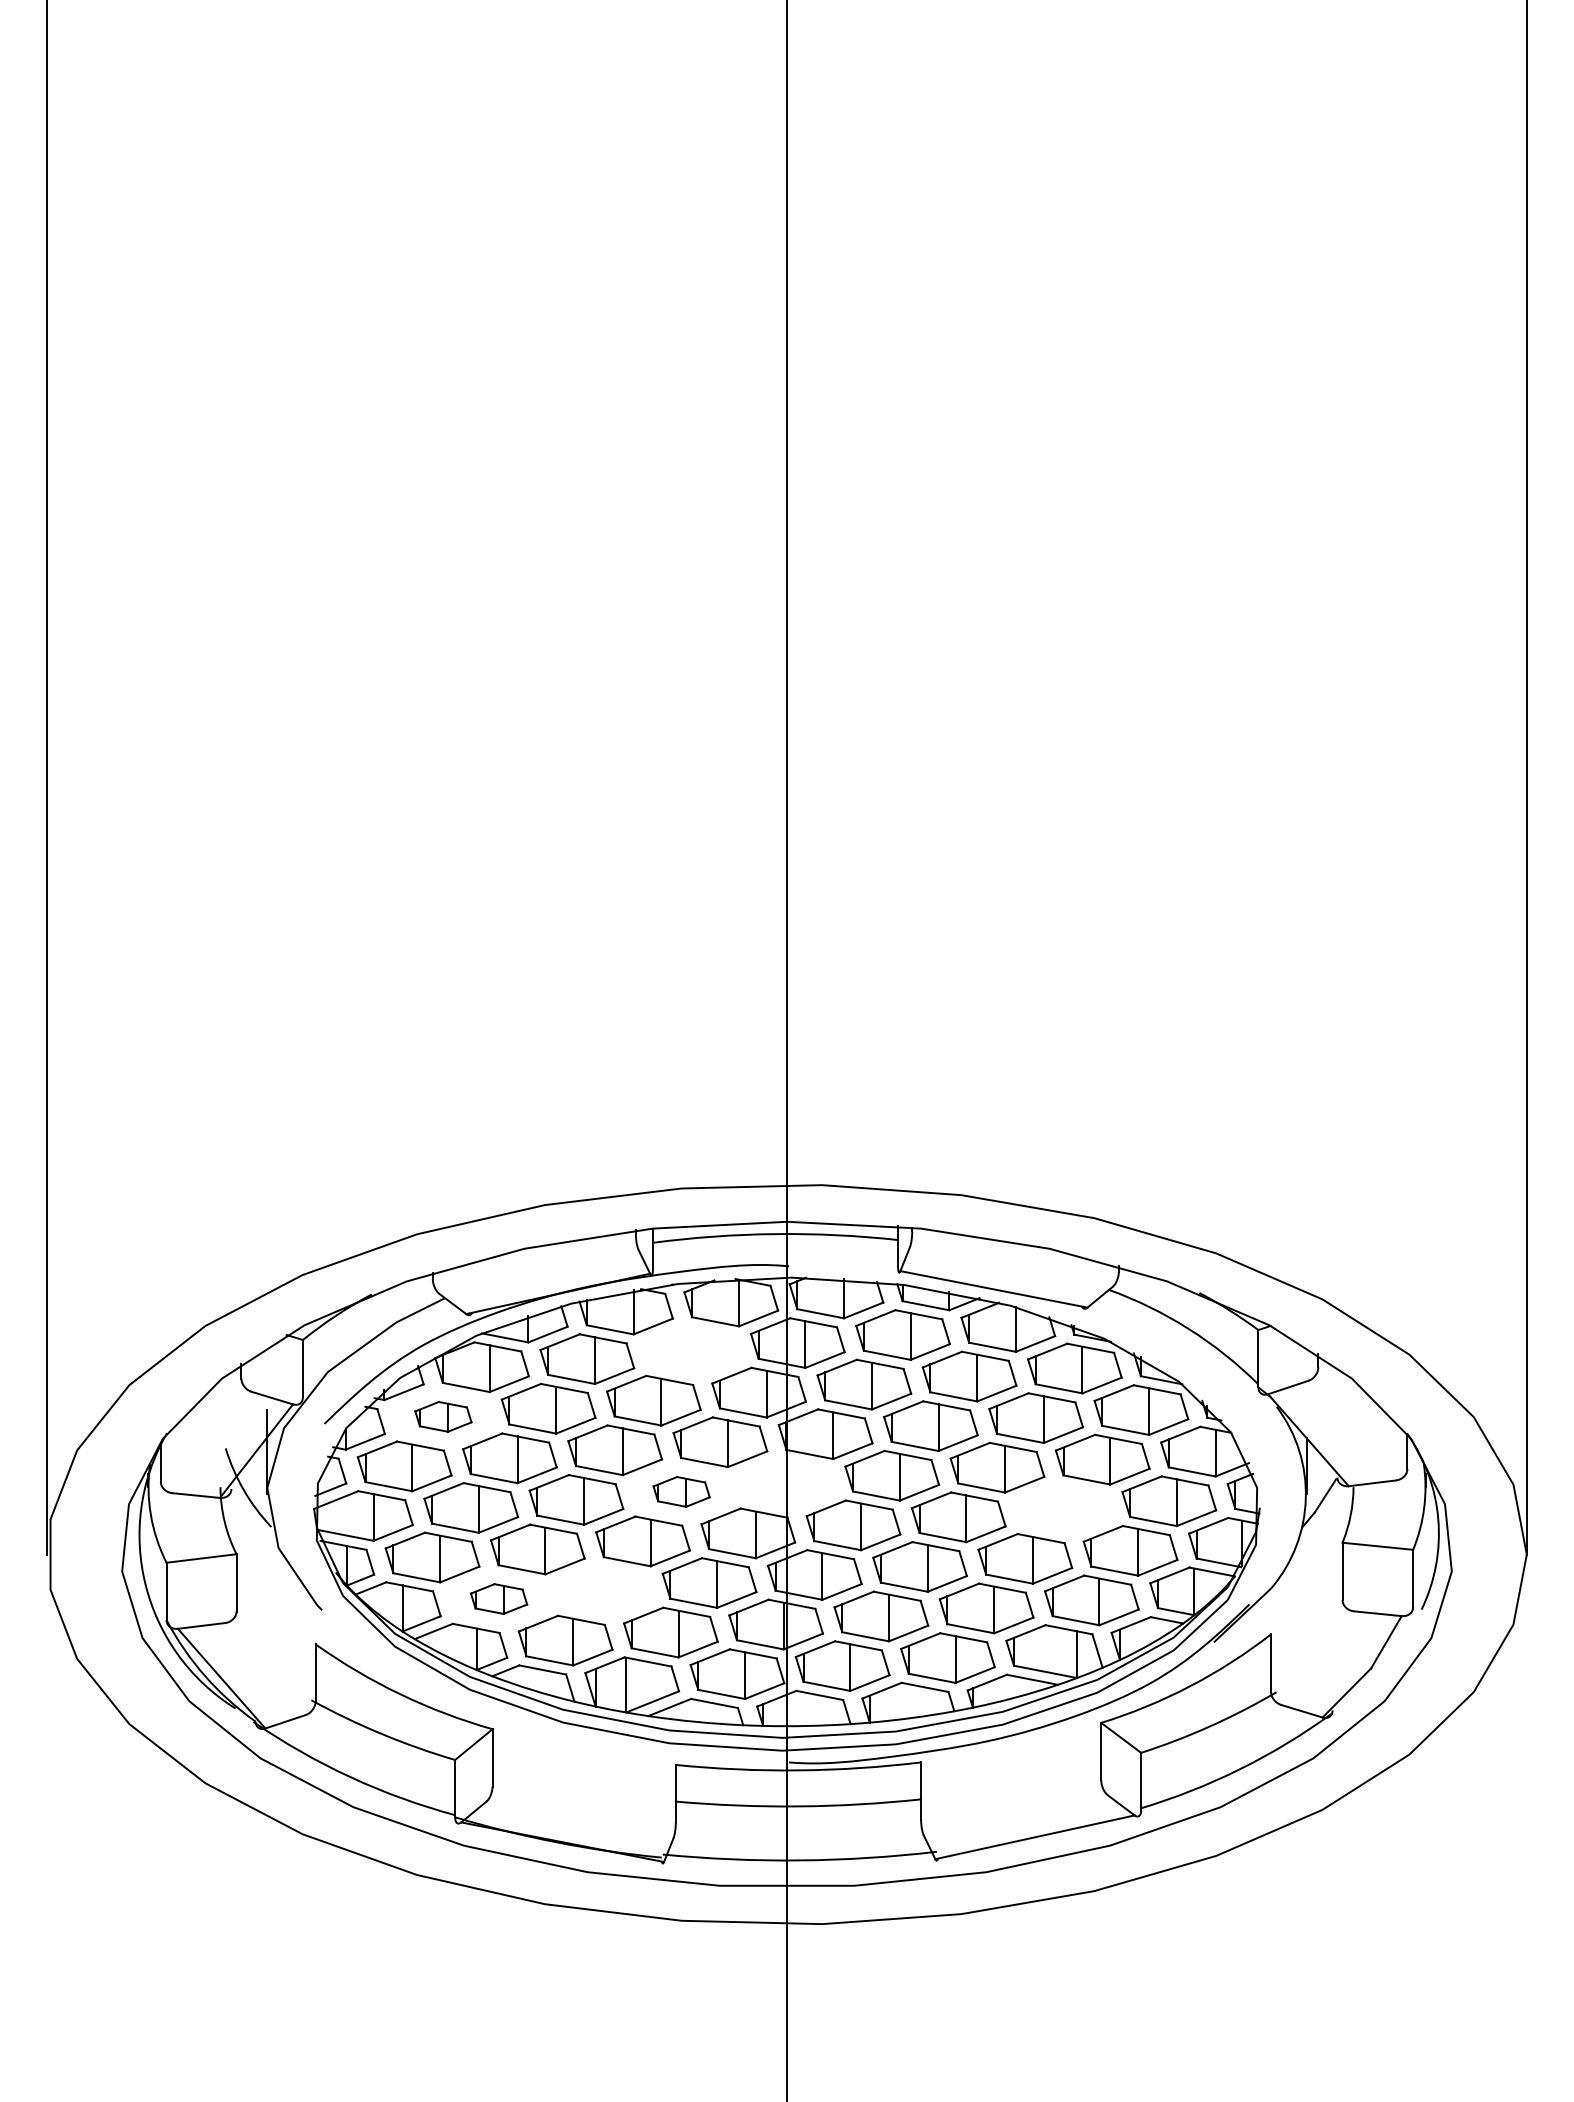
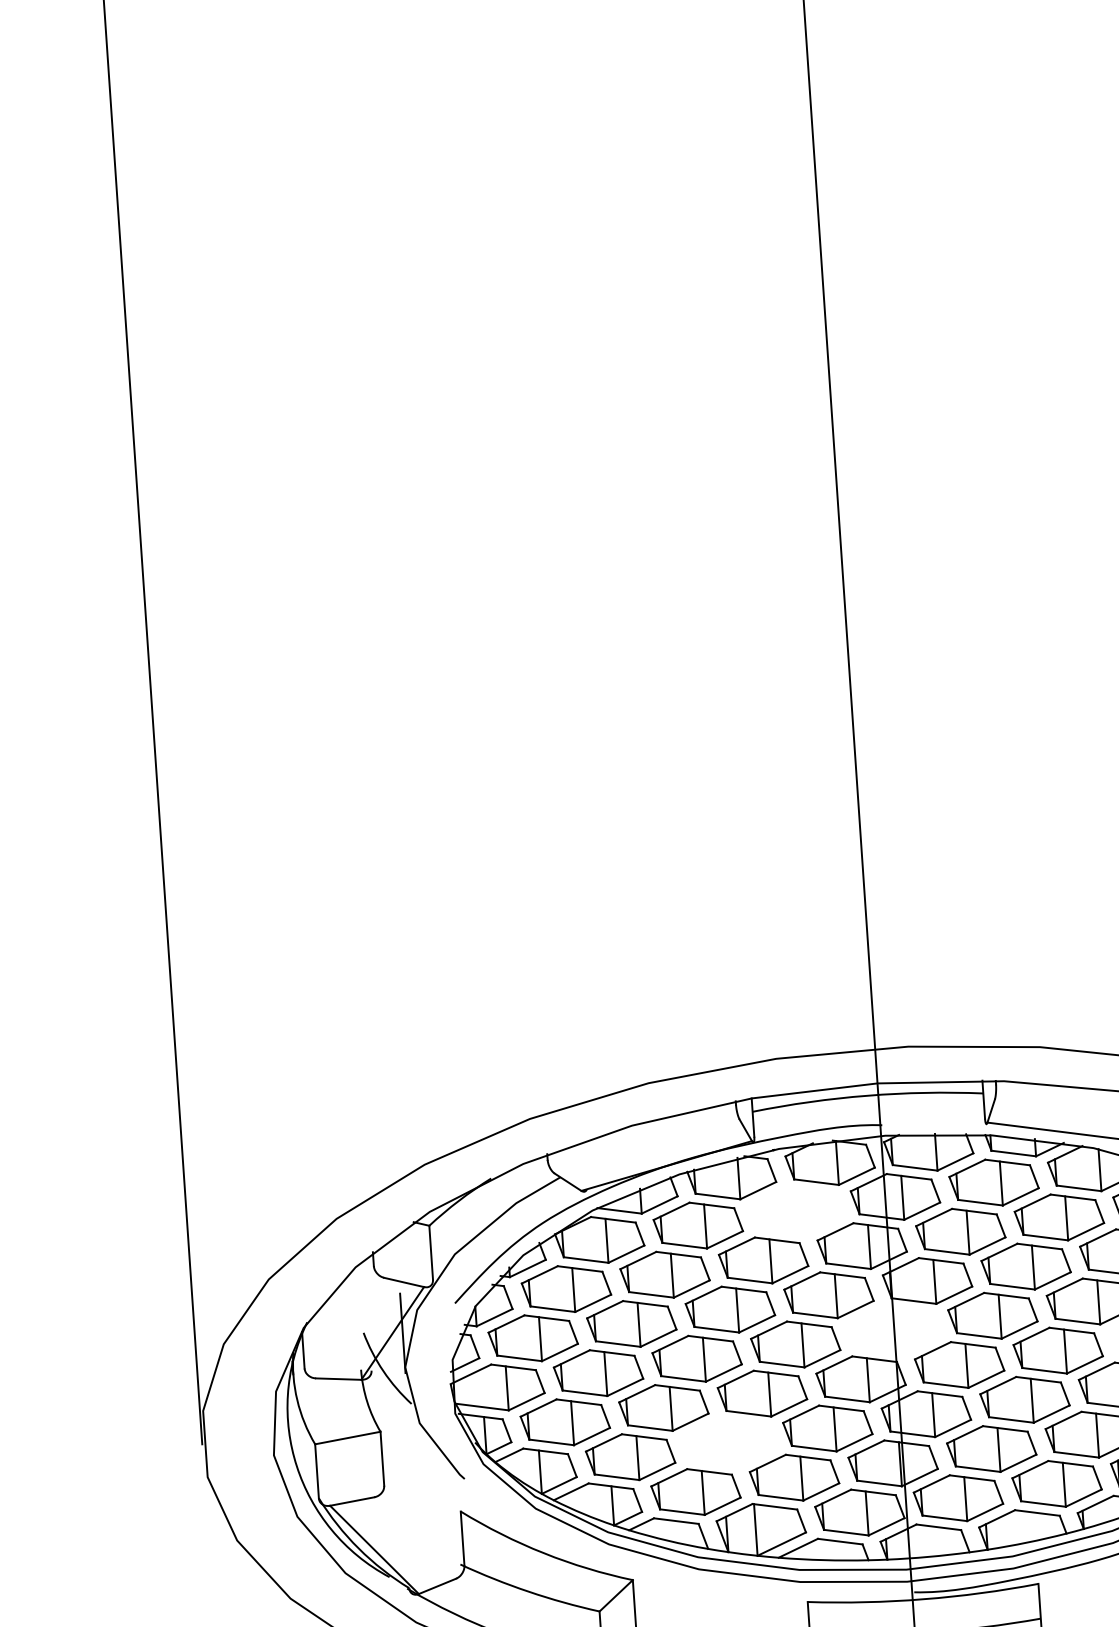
part: (443, 1416) -> (566, 1288), size x1.67
part: (681, 1491) -> (795, 1344), size x1.67
part: (498, 1598) -> (630, 1456), size x1.67

